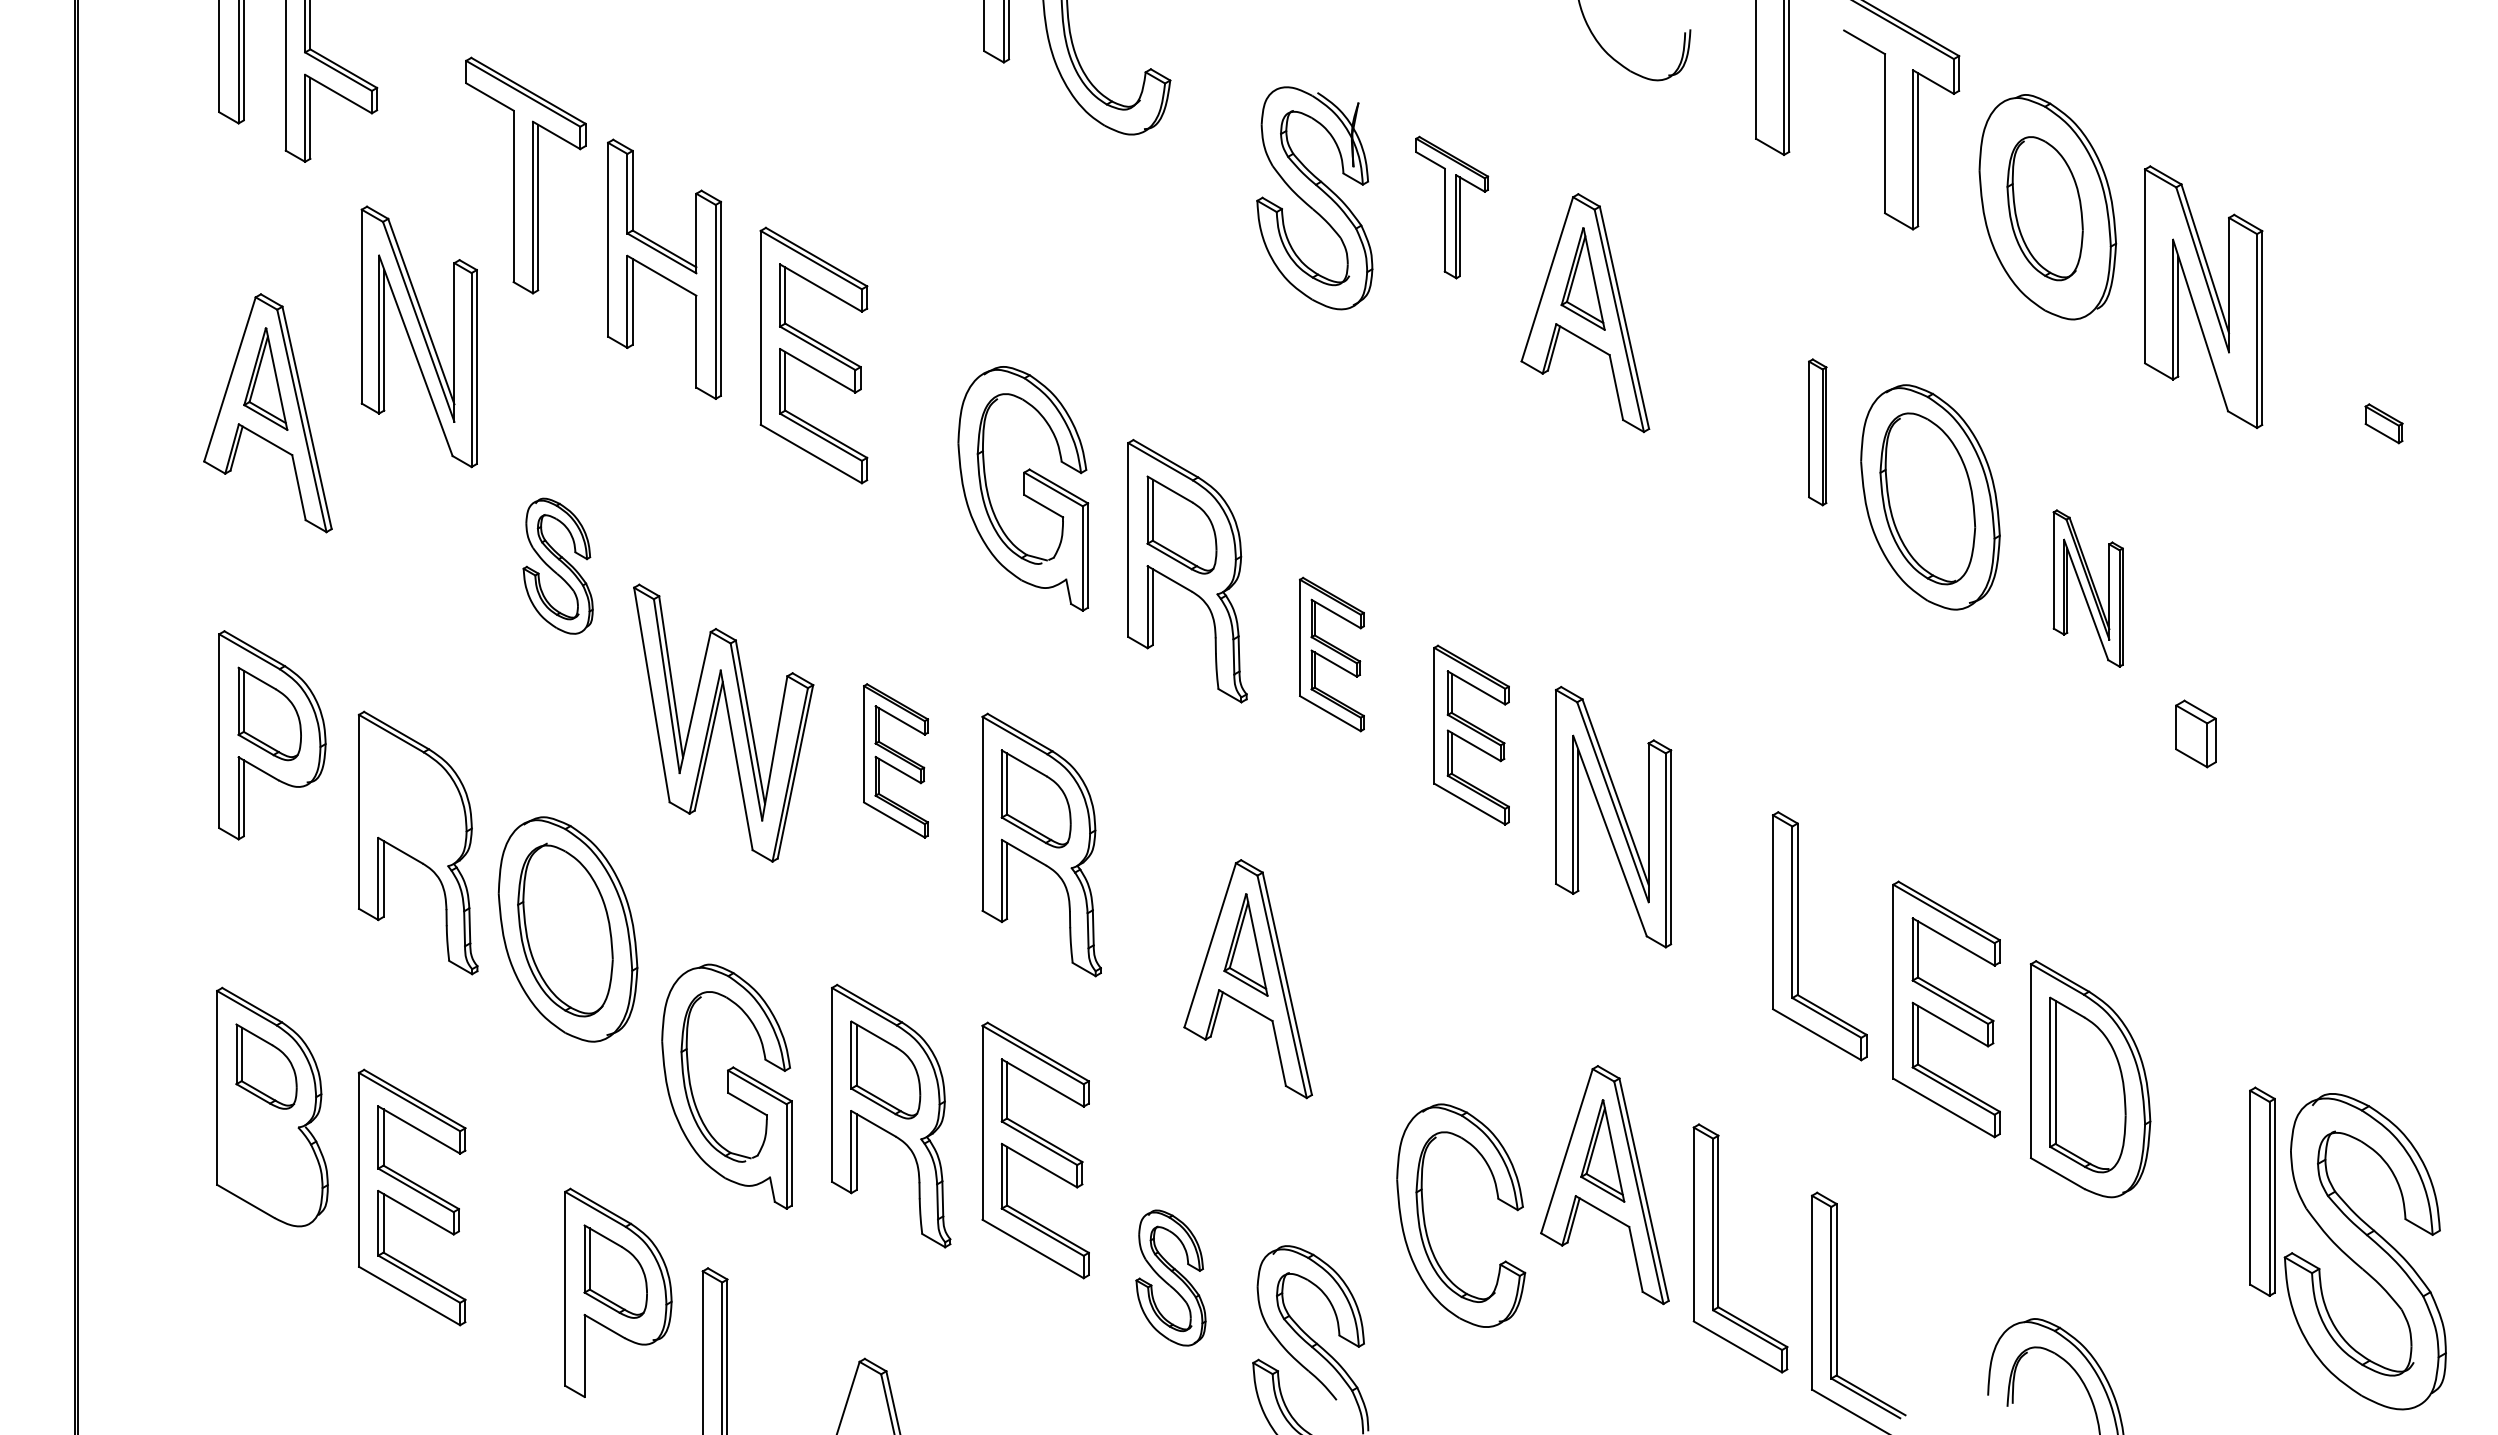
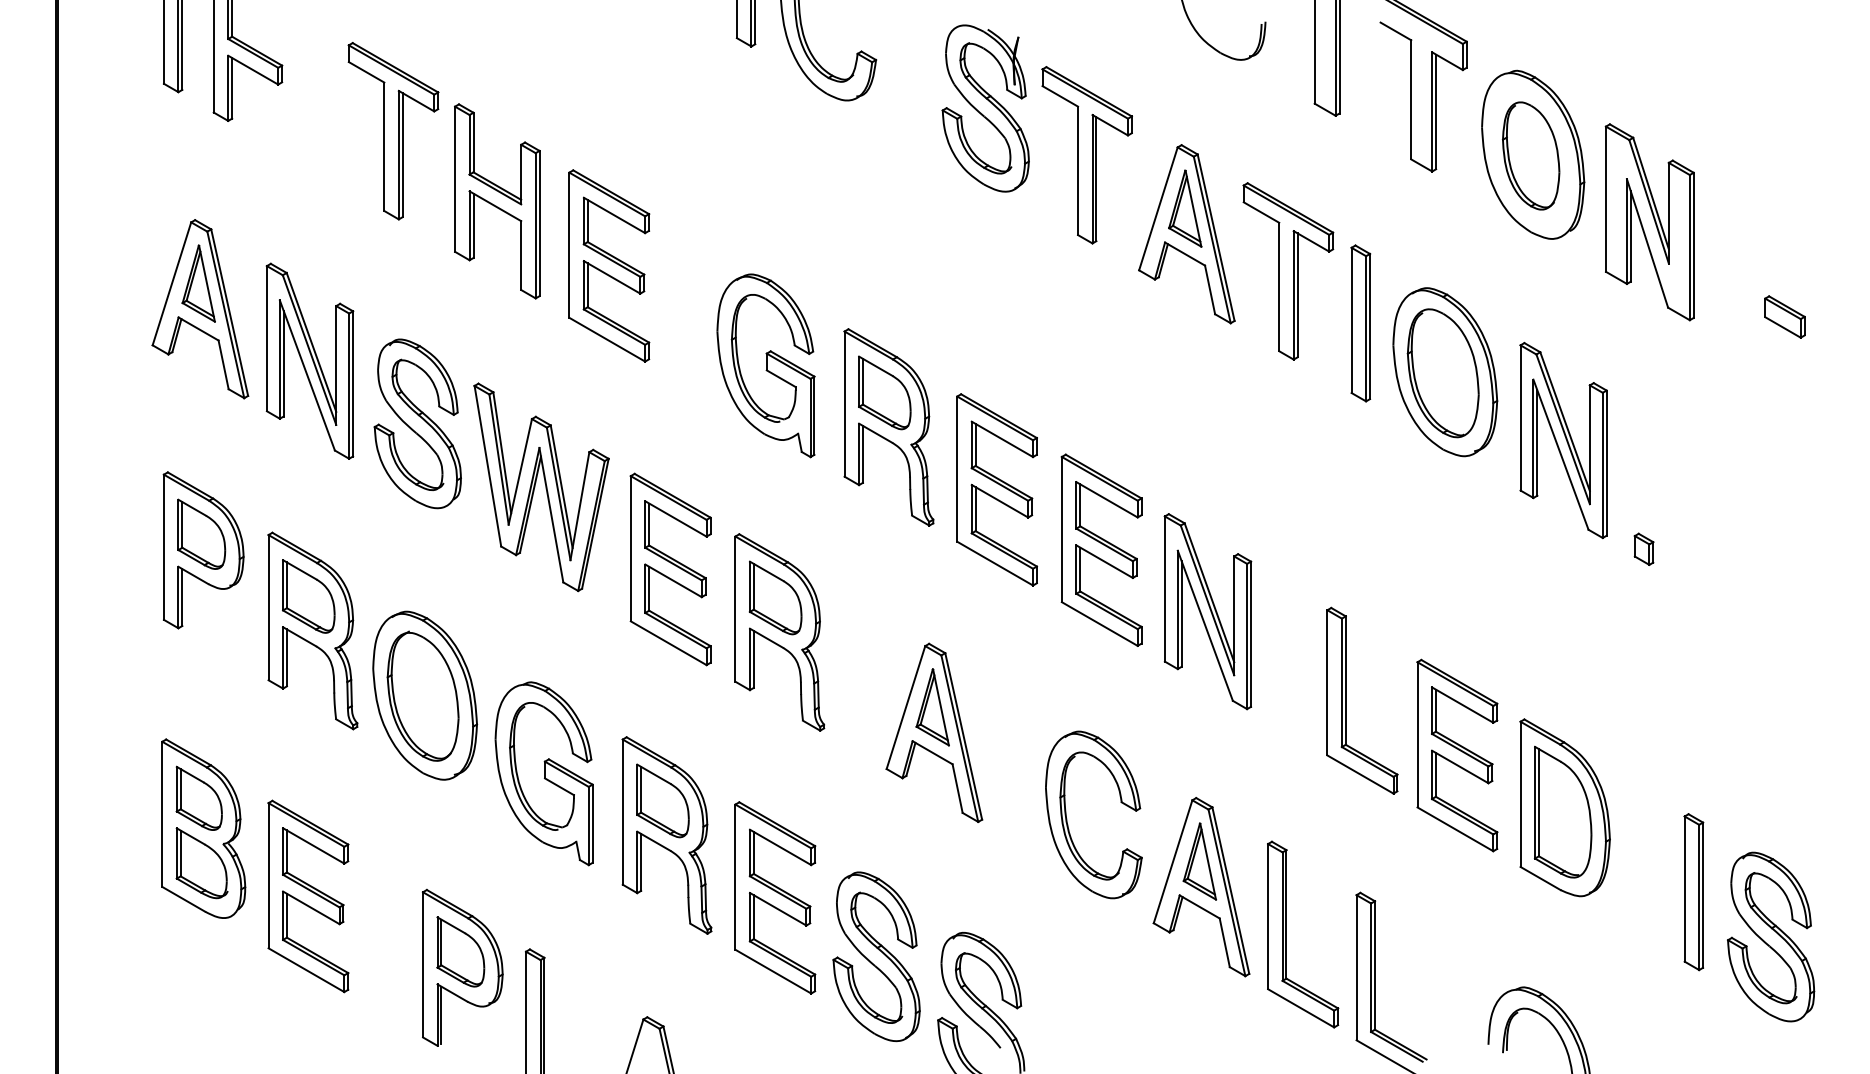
part: (1314, 198) -> (985, 108), moved
part: (1451, 207) -> (1086, 155), size x1.67
part: (418, 336) -> (309, 361), moved
part: (1720, 362) -> (1288, 271), added
part: (2383, 423) -> (1784, 316), size x1.43
part: (1817, 432) -> (1360, 323), size x1.43
part: (557, 565) -> (417, 423), size x1.67
part: (2087, 588) -> (1562, 440), size x1.67
part: (1331, 654) -> (996, 489), size x1.67
part: (723, 722) -> (541, 486), moved
part: (2195, 733) -> (1643, 548), size x0.62
part: (1471, 734) -> (1101, 549), size x1.43
part: (895, 760) -> (670, 569), size x1.67
part: (412, 796) -> (308, 596), added
part: (726, 1086) -> (543, 773), moved
part: (1035, 1150) -> (775, 897), moved
part: (270, 1152) -> (202, 862), added
part: (1425, 1220) -> (1067, 818), moved
part: (2365, 1251) -> (1771, 936), size x0.71
part: (1170, 1277) -> (876, 956), size x1.67
line: (589, 1355) -> (441, 1014), added

